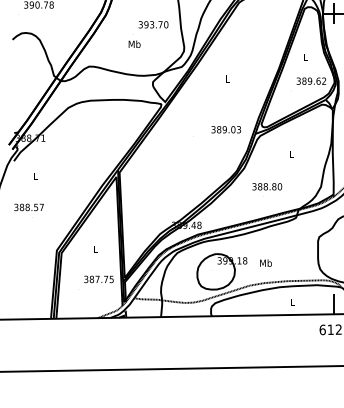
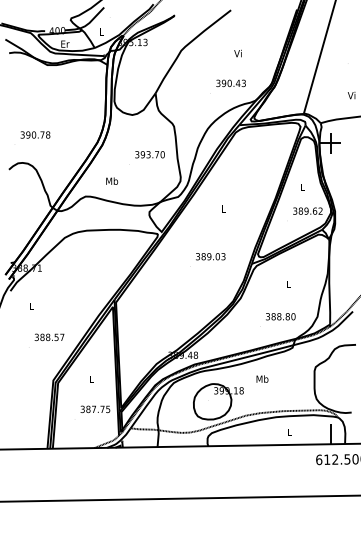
text: (135, 43) -> (112, 180), moved
text: (226, 129) -> (210, 256), moved
text: (267, 186) -> (280, 316), moved
text: (29, 207) -> (49, 337), moved
text: (266, 262) -> (262, 378), moved

